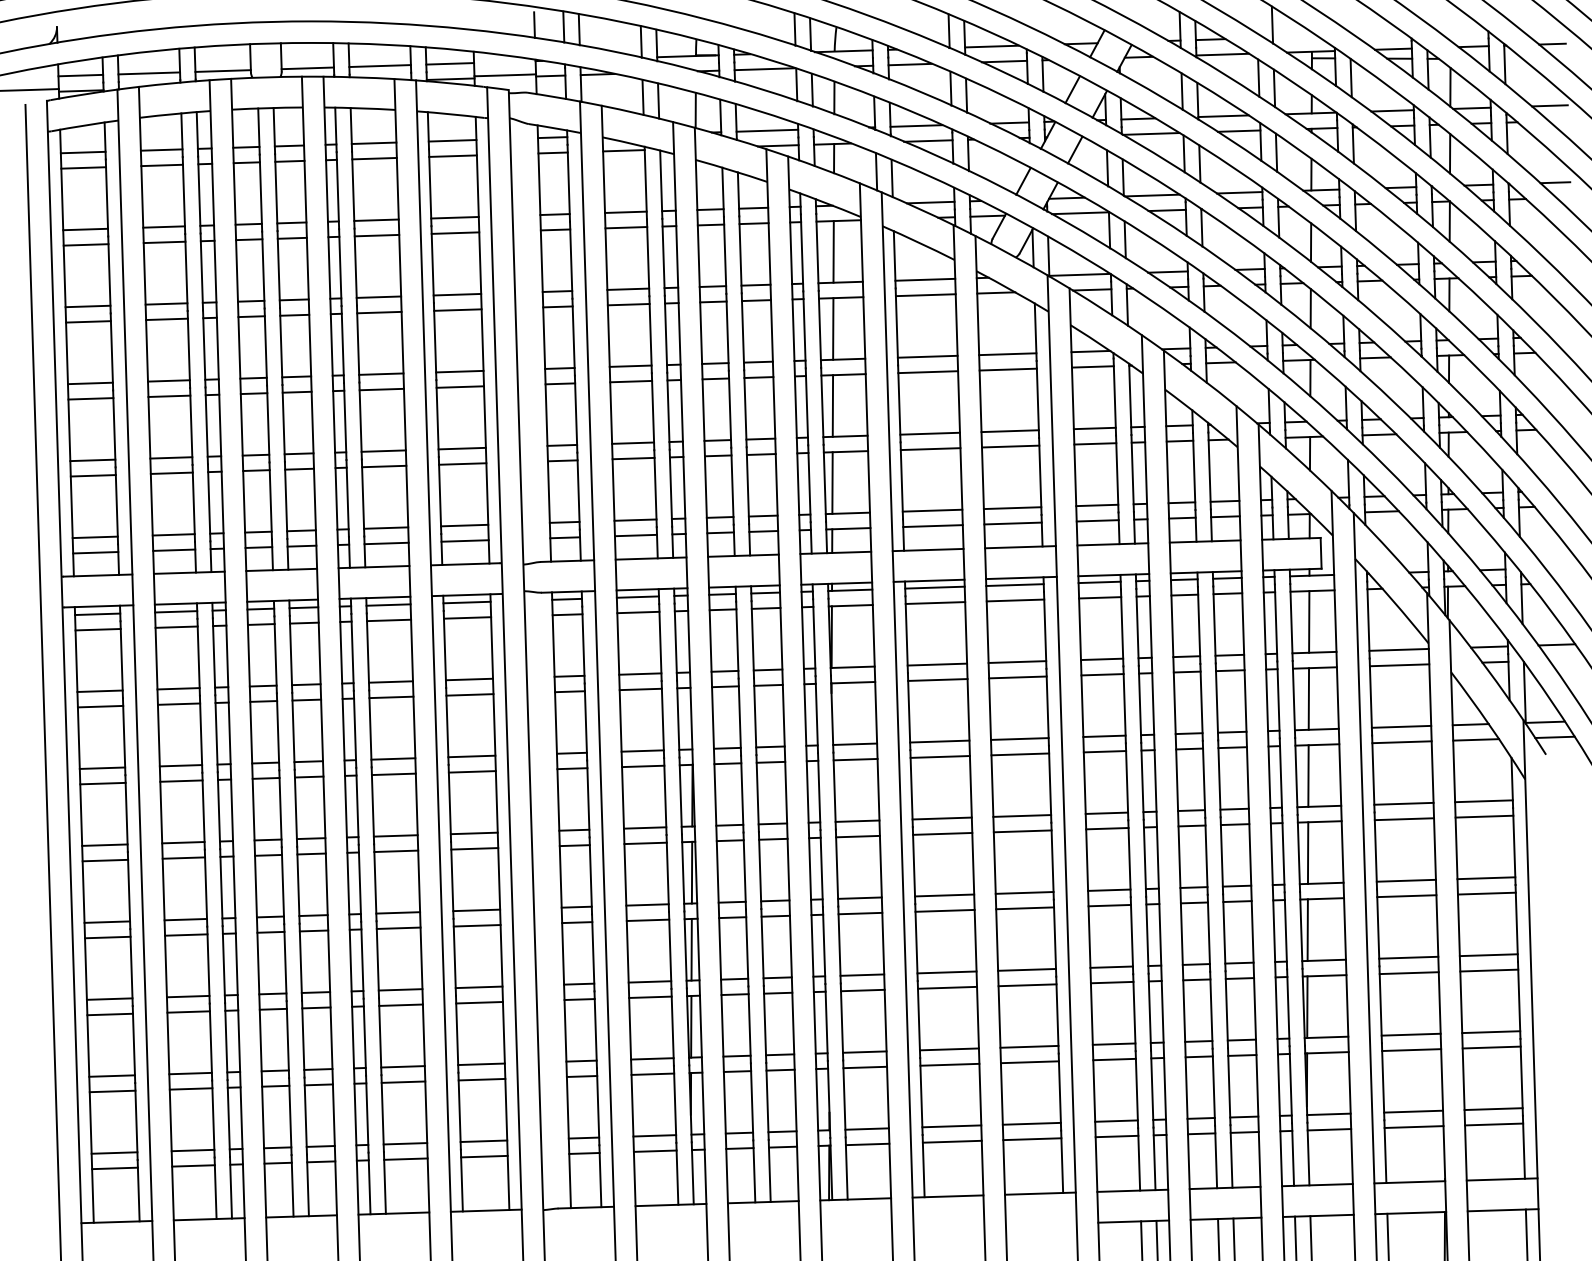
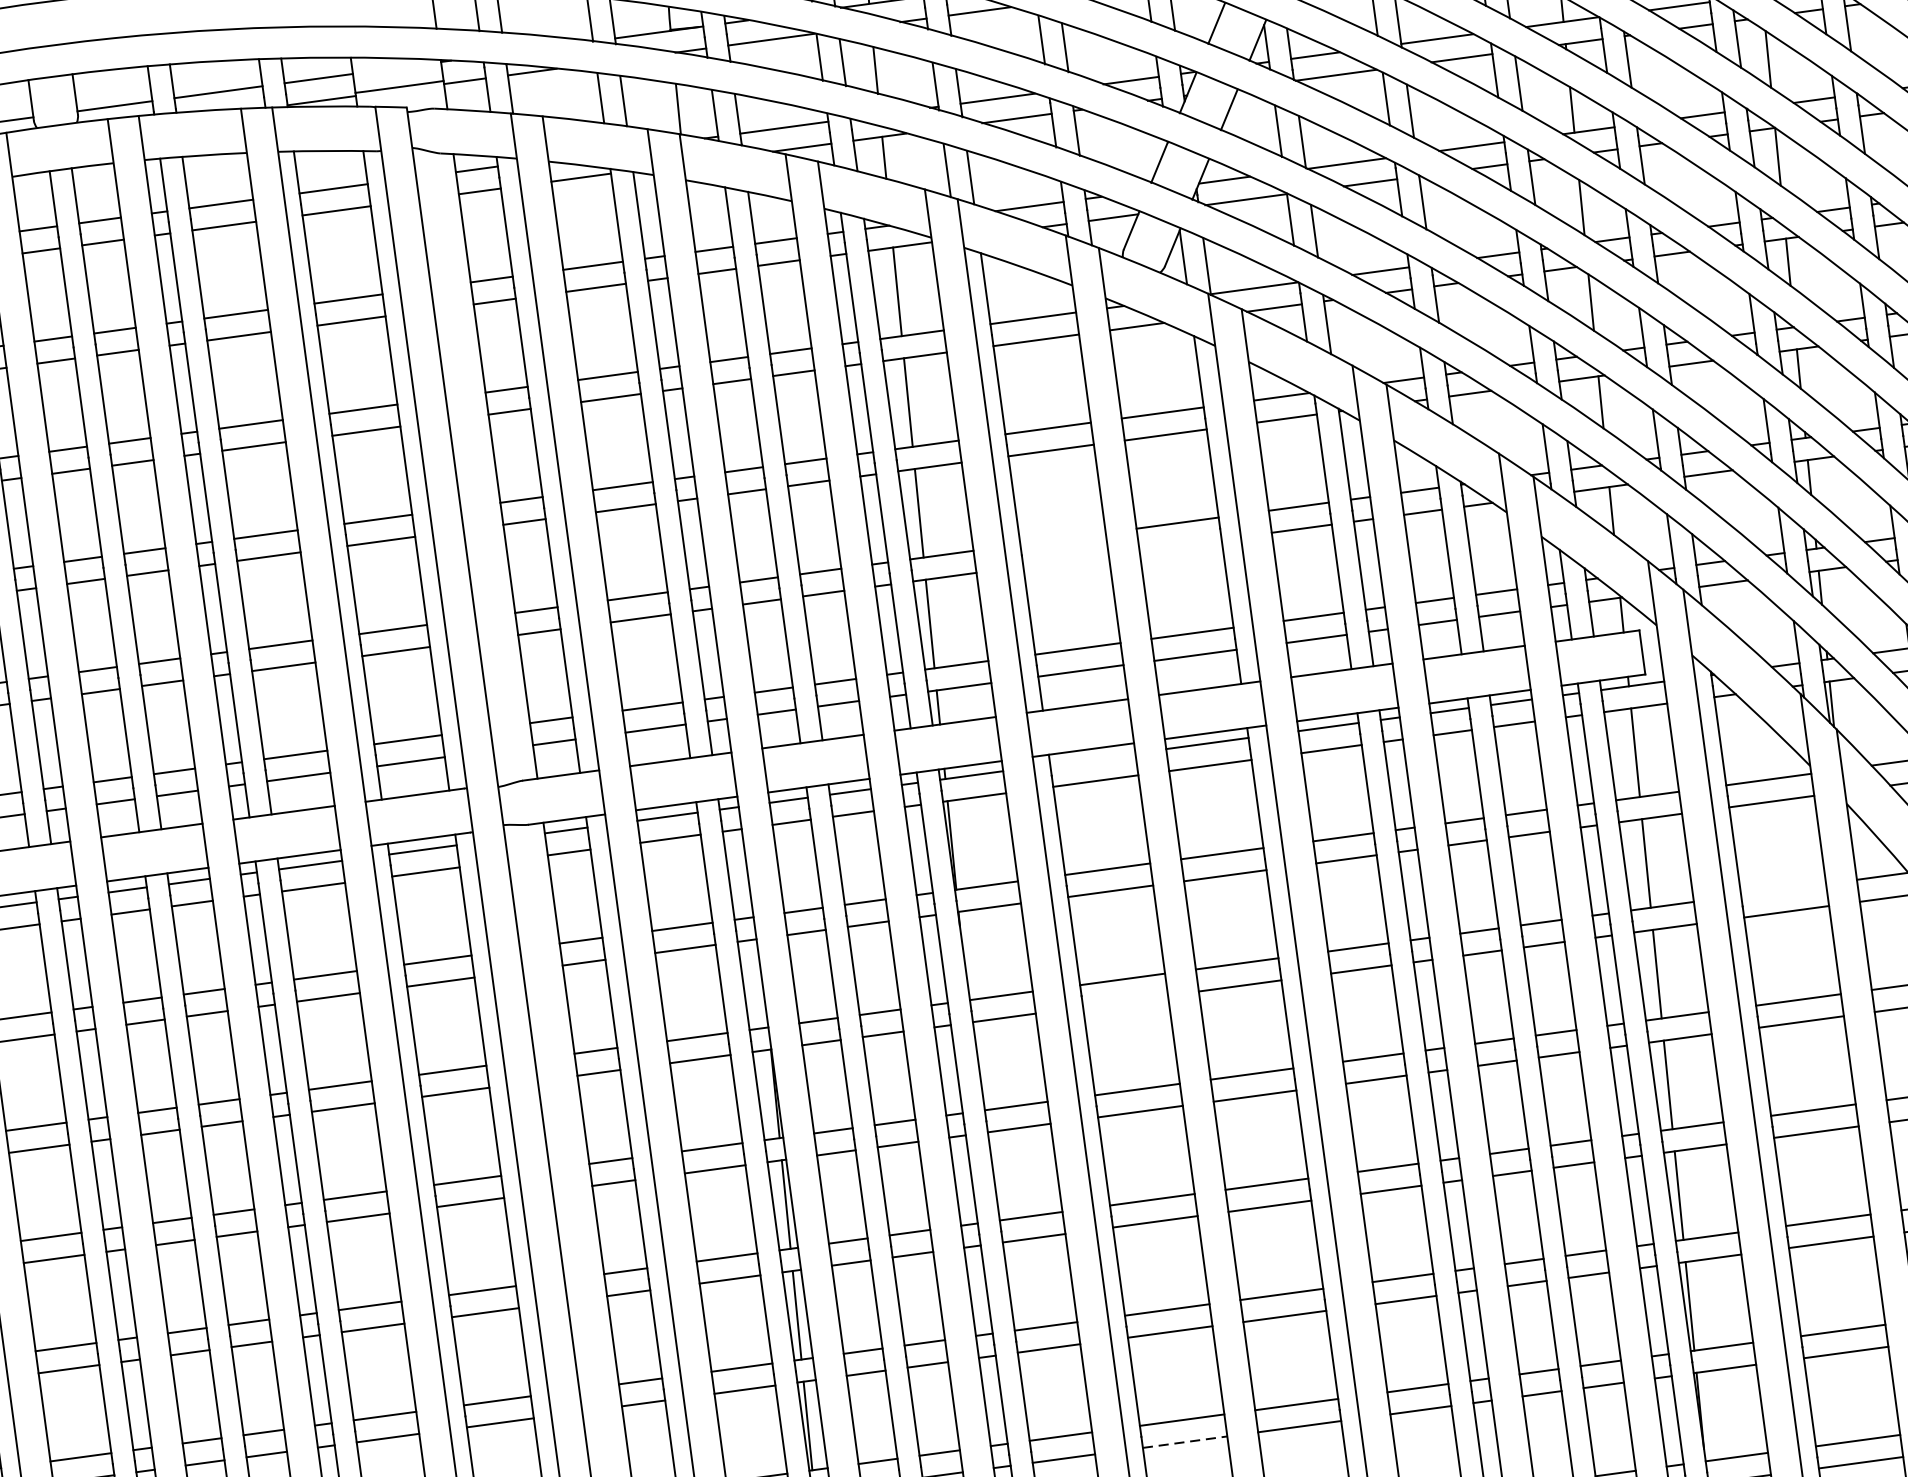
line: (929, 433) -> (1062, 538), removed
line: (1010, 446) -> (1180, 545), removed
line: (930, 449) -> (1065, 561), removed
line: (934, 587) -> (1092, 758), removed
line: (1401, 726) -> (1783, 889), removed
line: (939, 756) -> (1124, 1000), removed
line: (950, 1064) -> (1185, 1441), solid -> dashed

